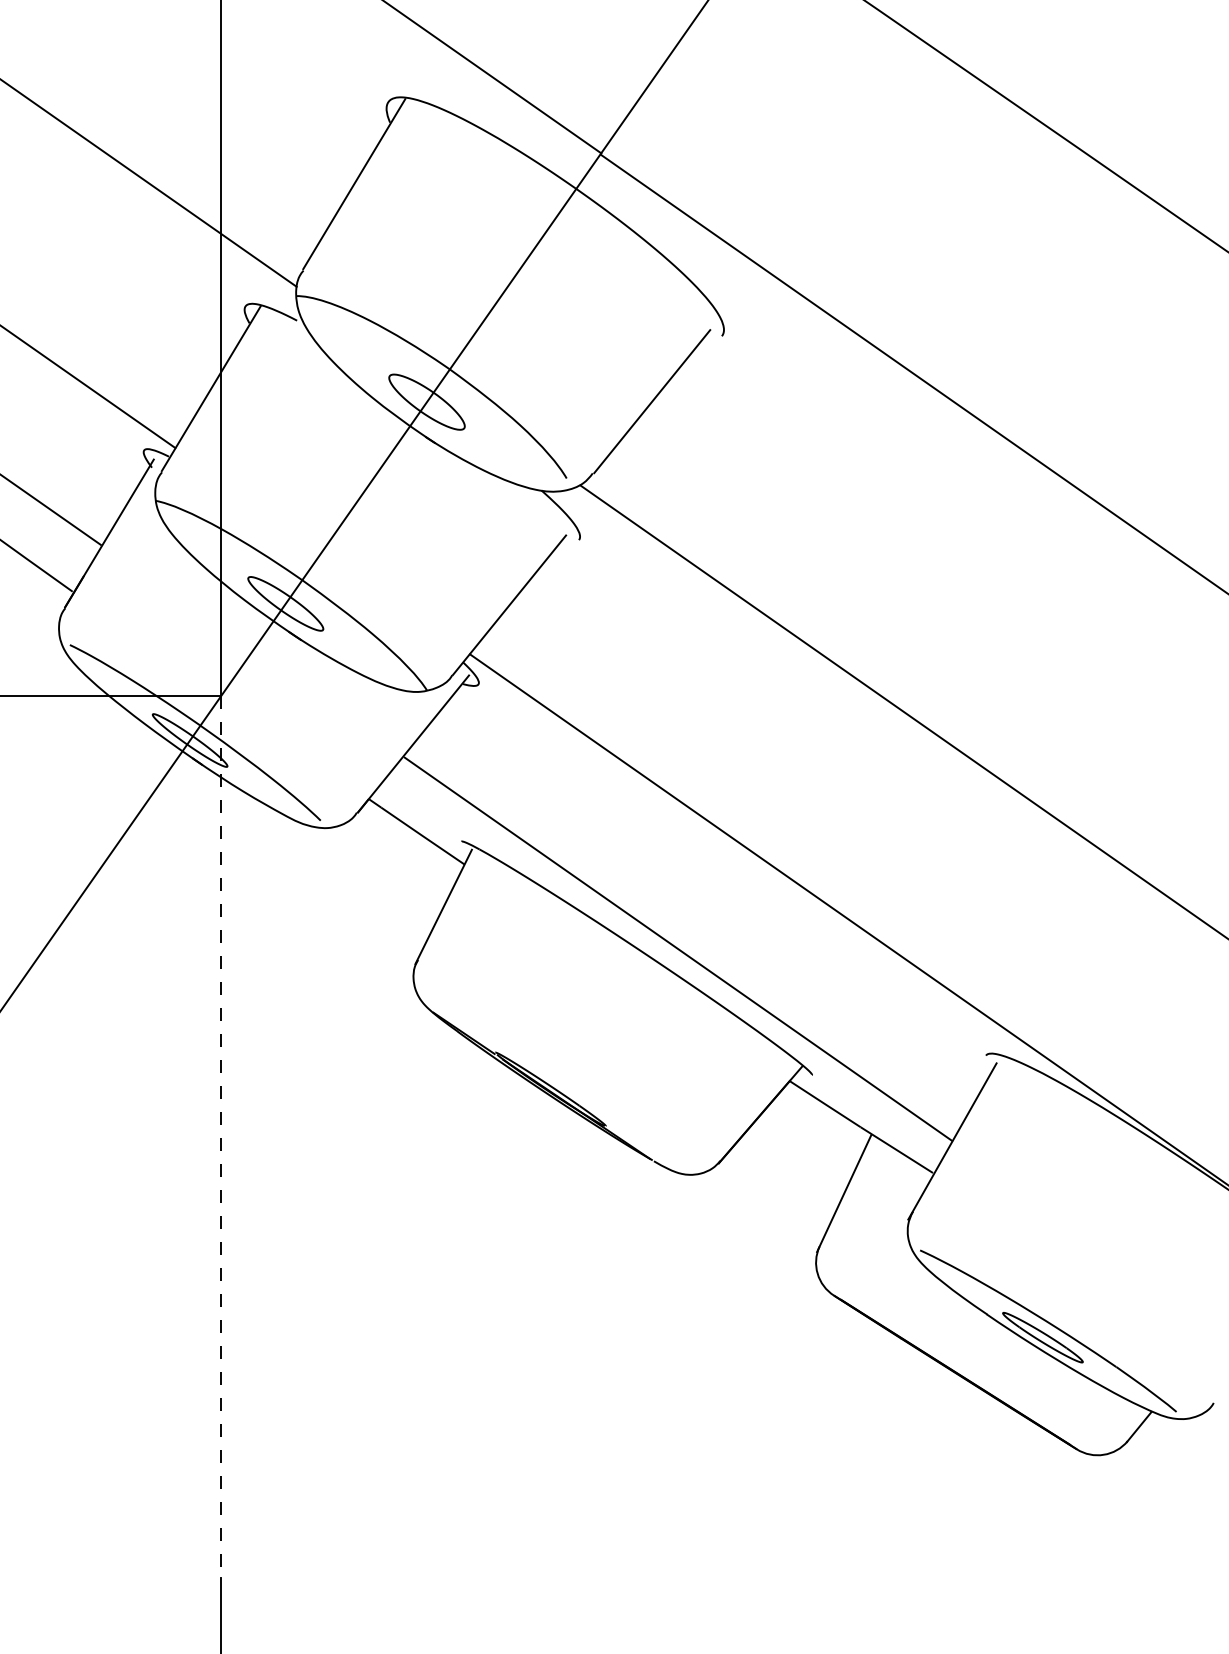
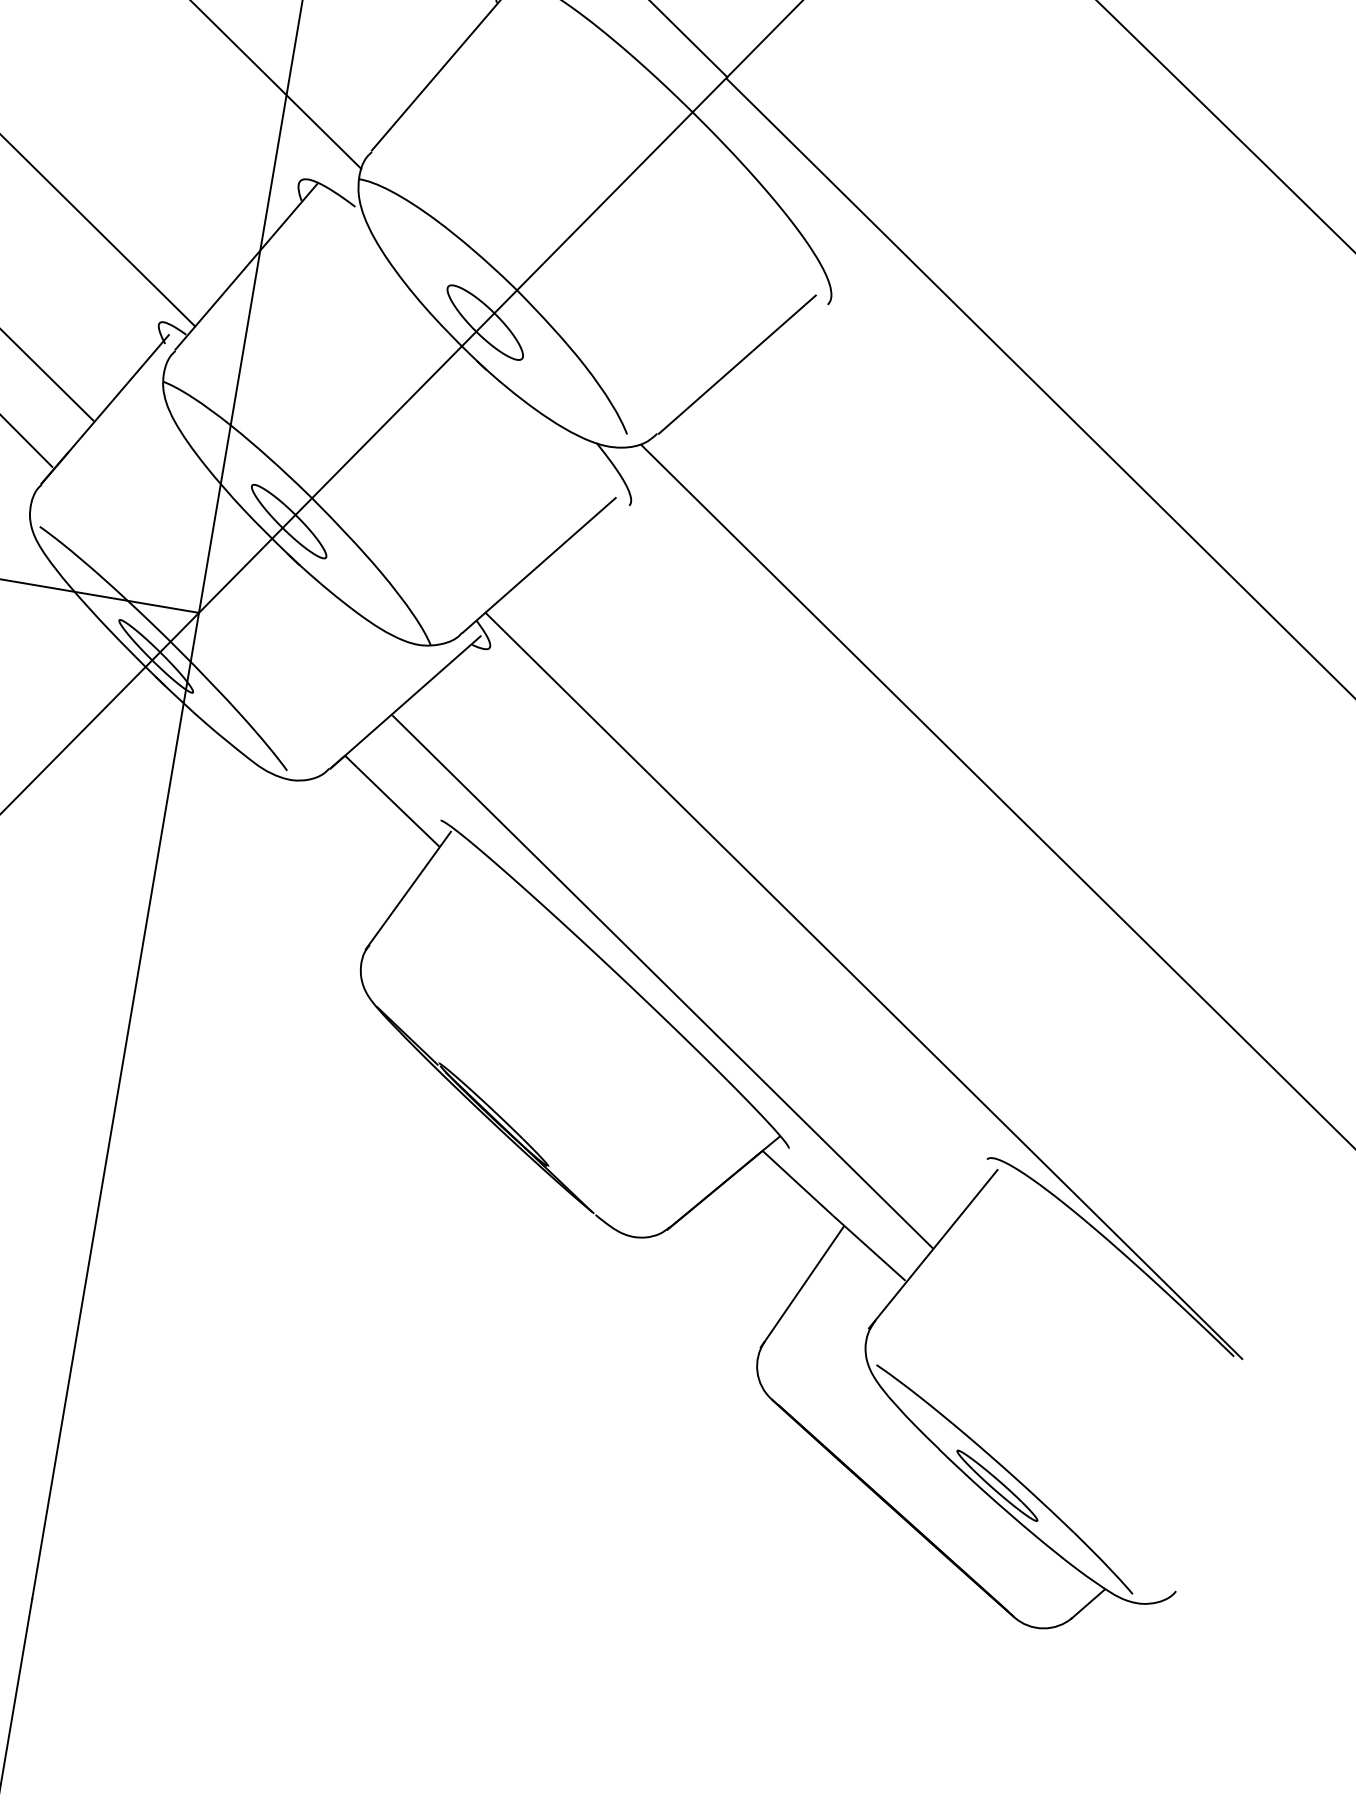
line: (220, 1137) -> (115, 1106), dashed -> solid

